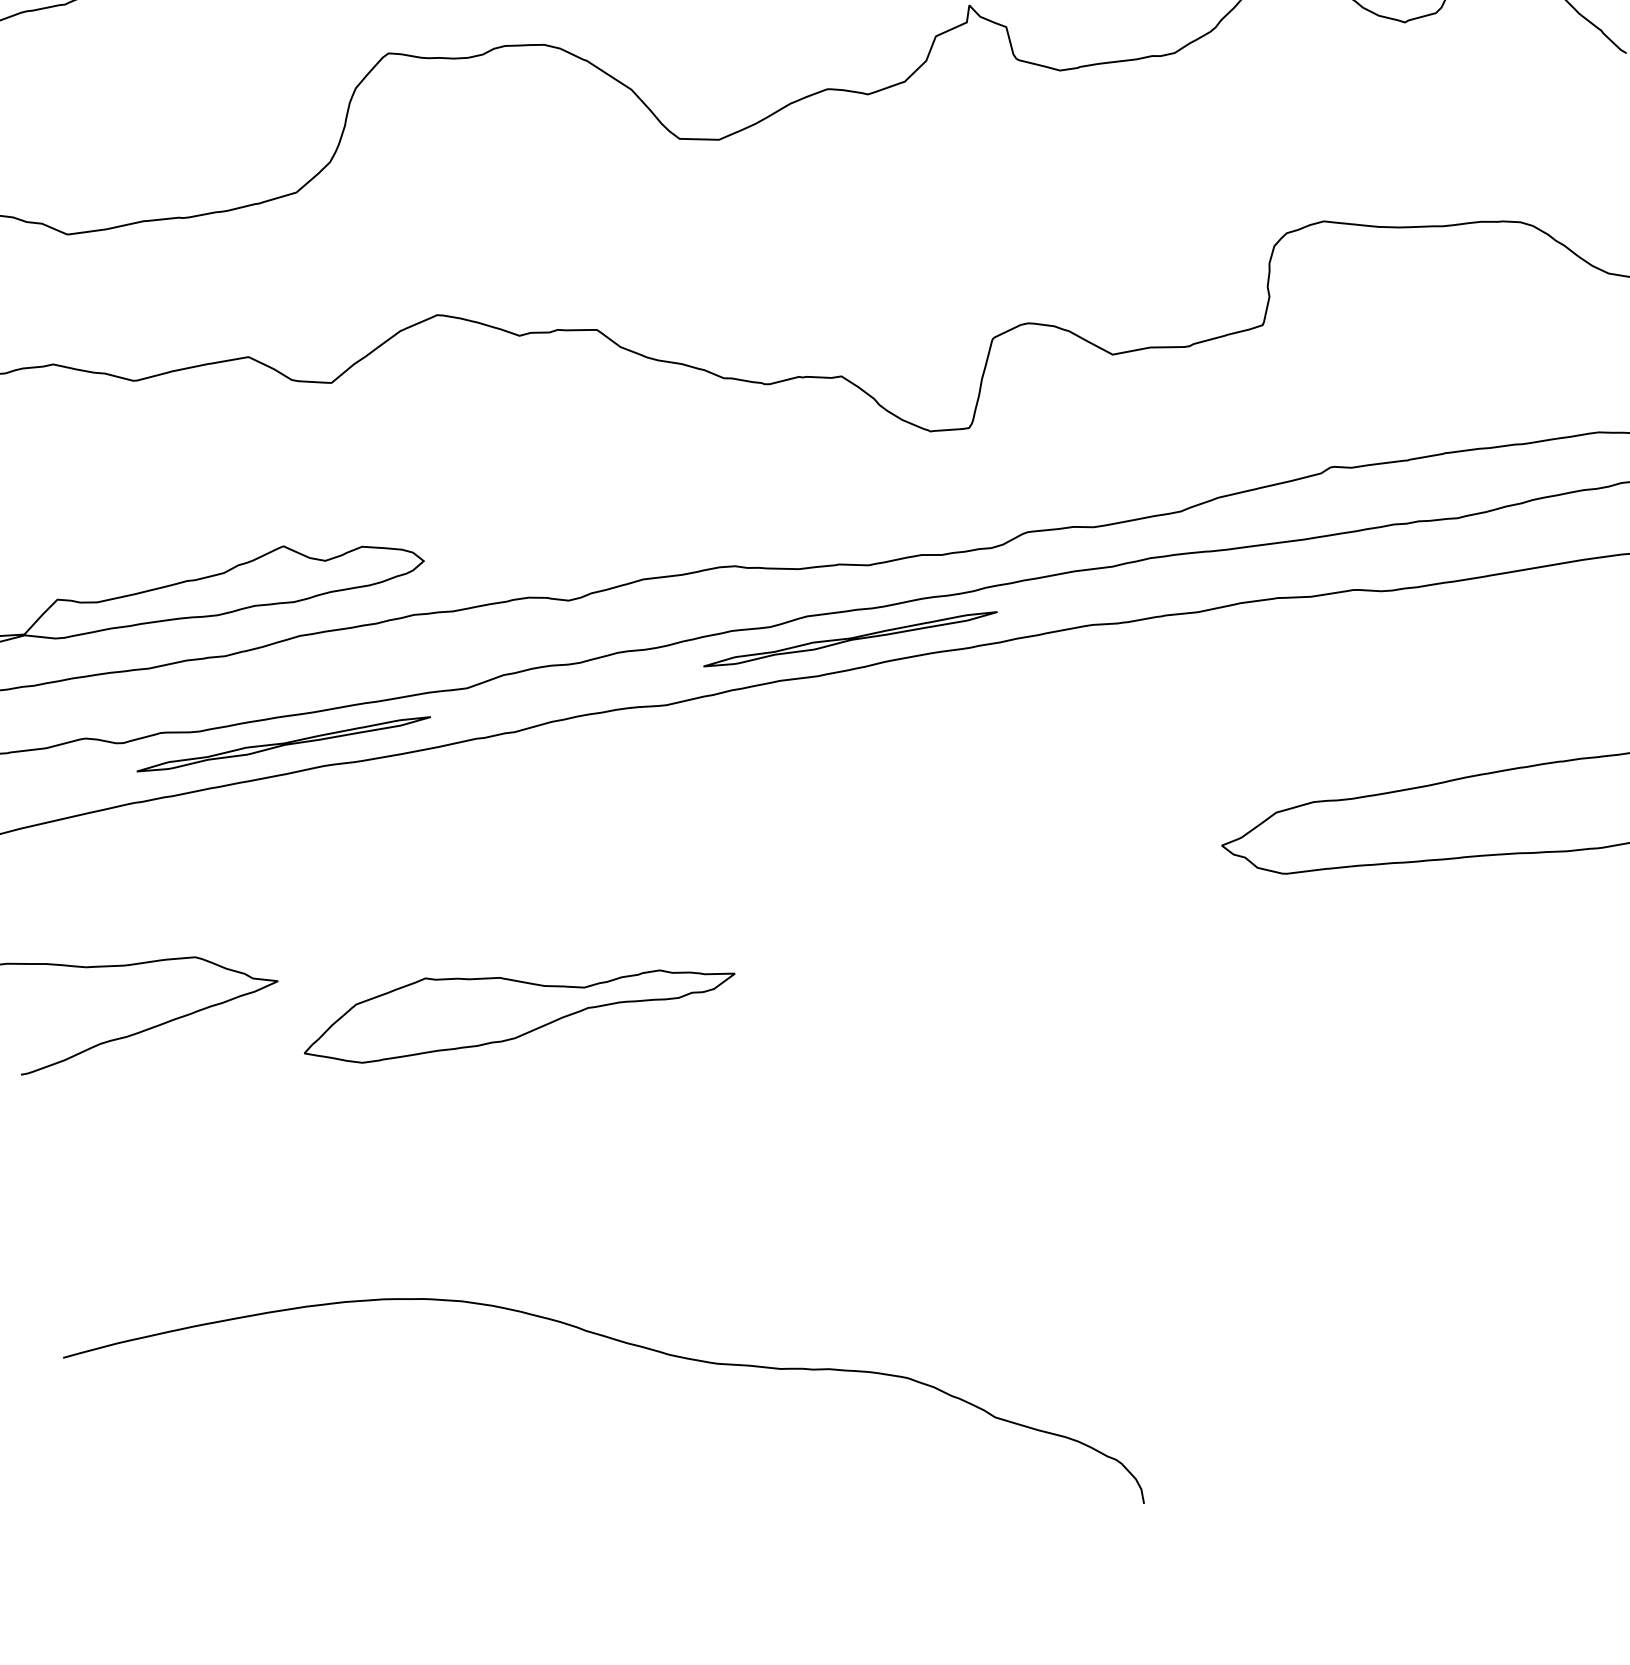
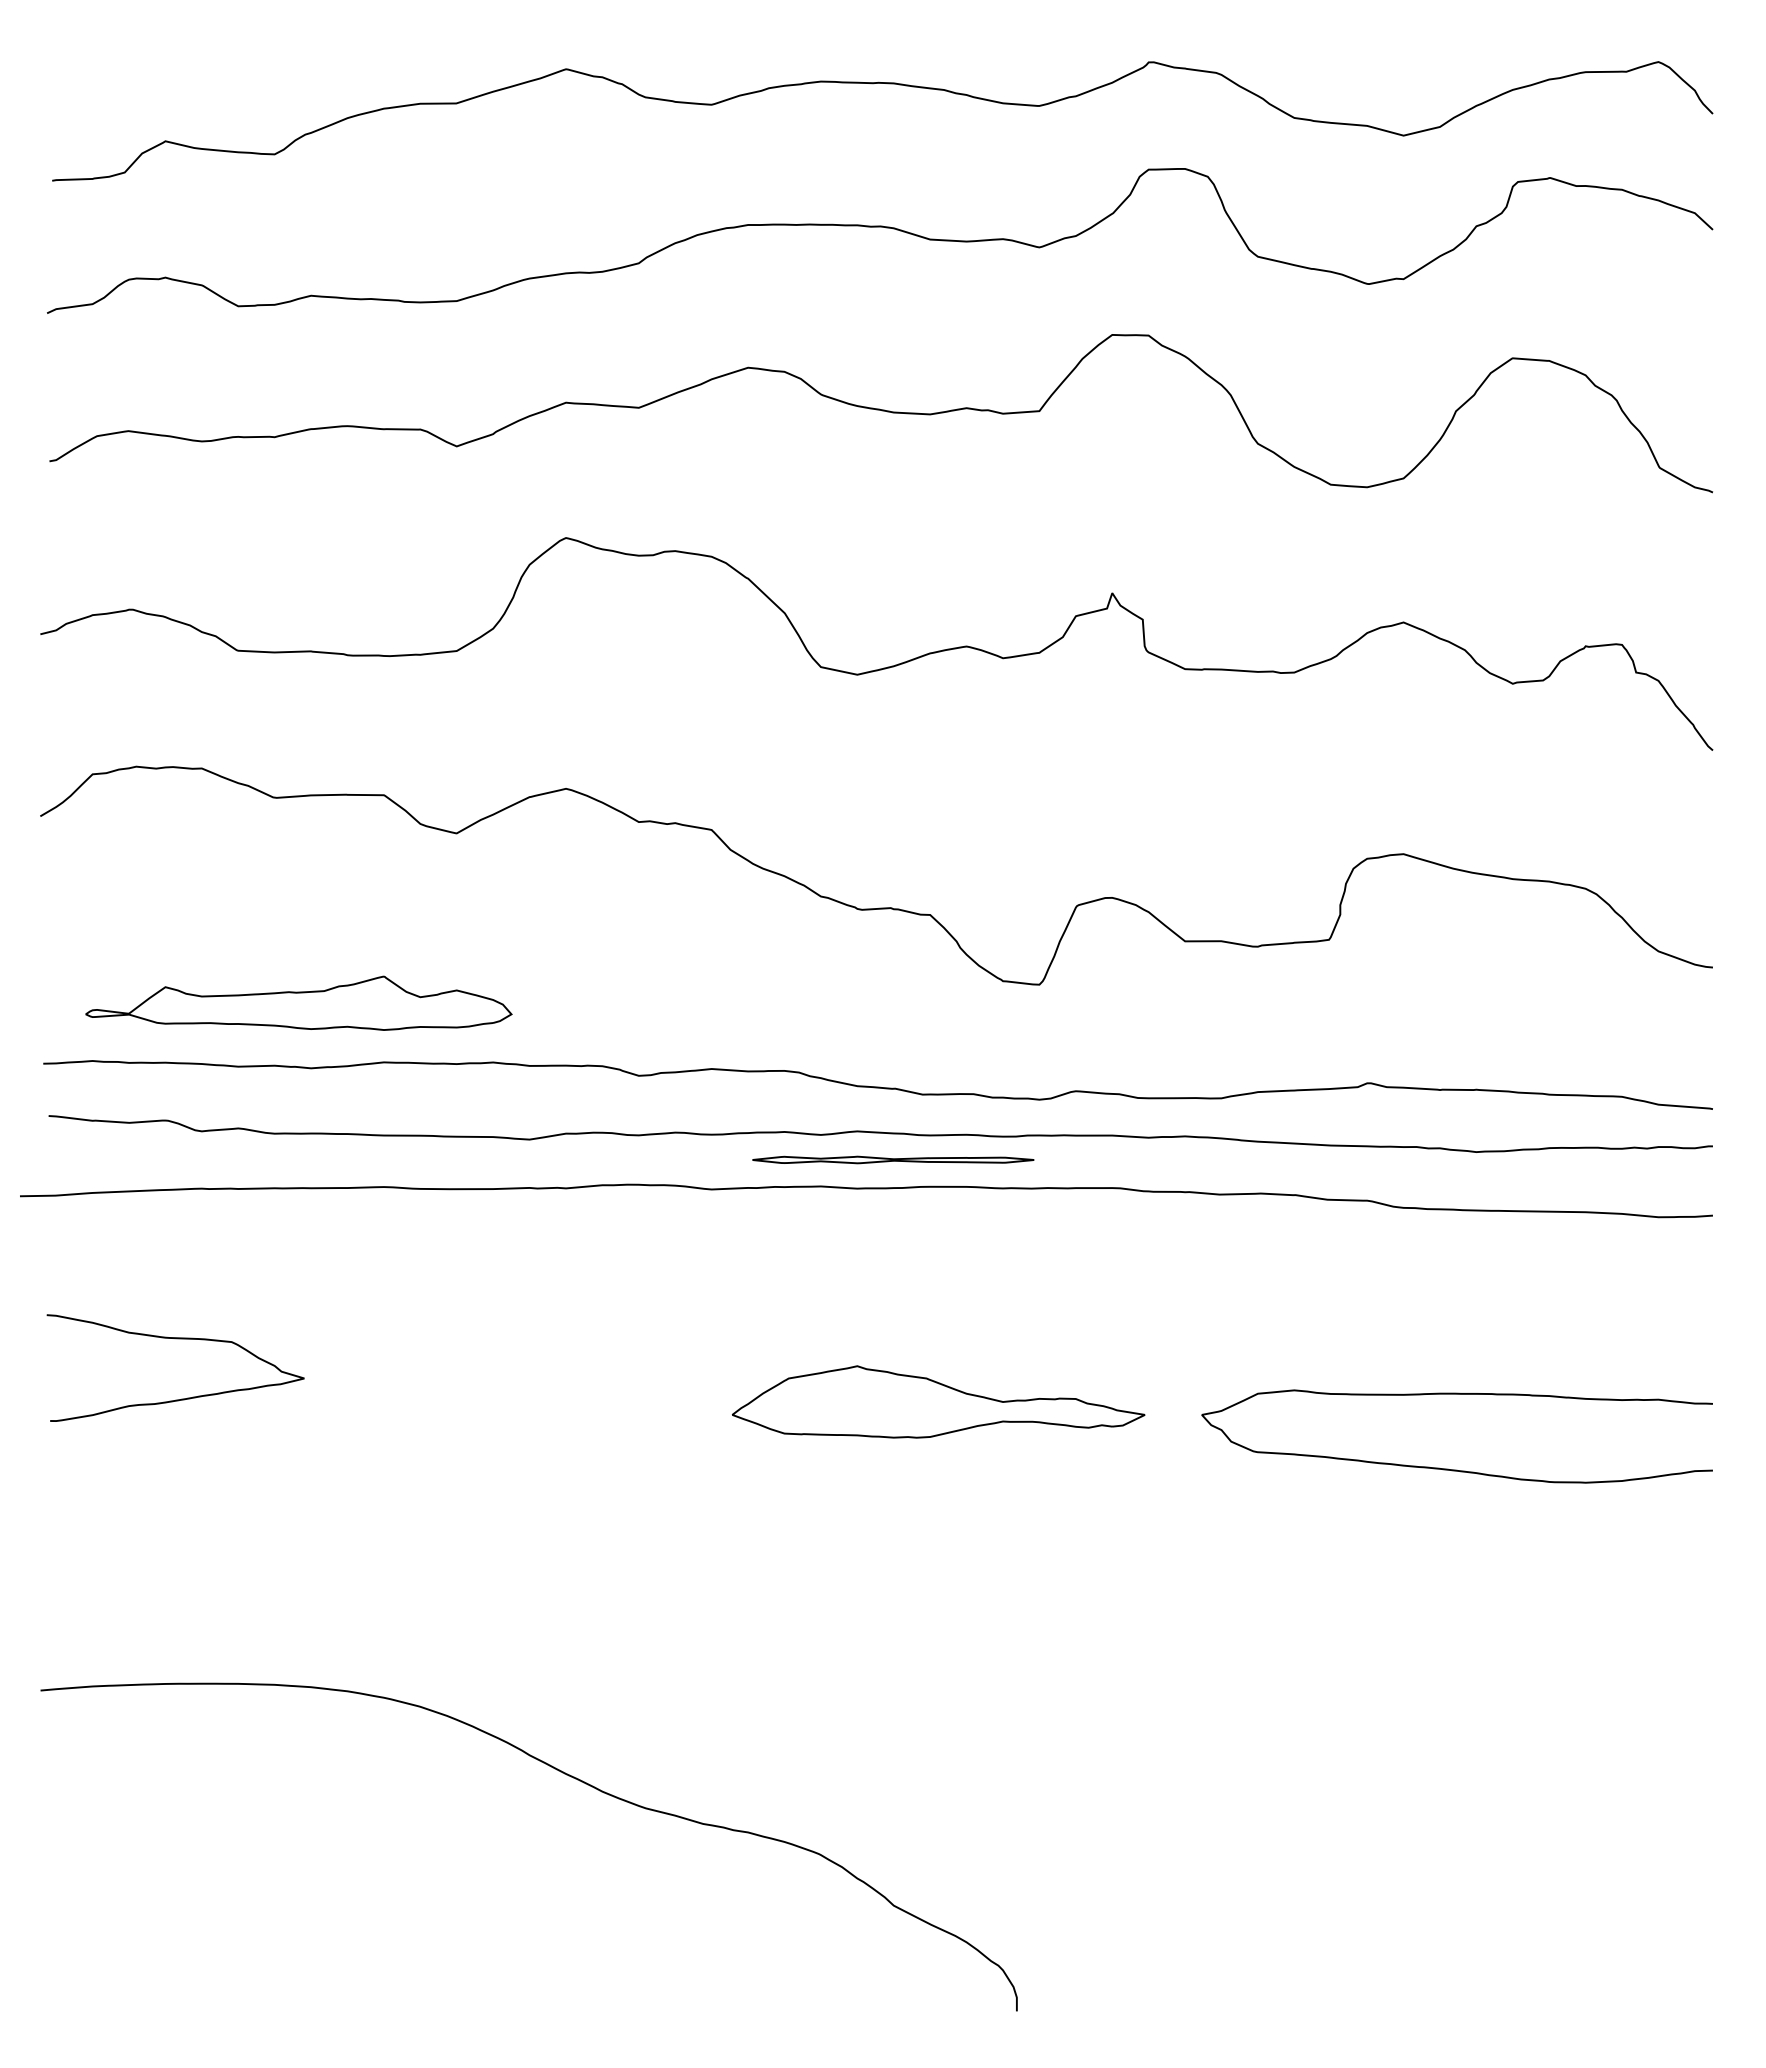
part: (283, 743) -> (350, 1159), removed
part: (516, 999) -> (938, 1401), moved

